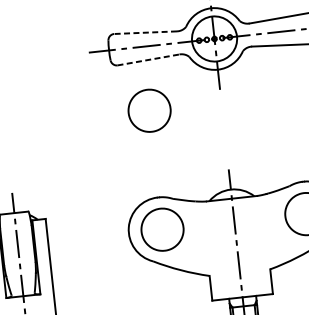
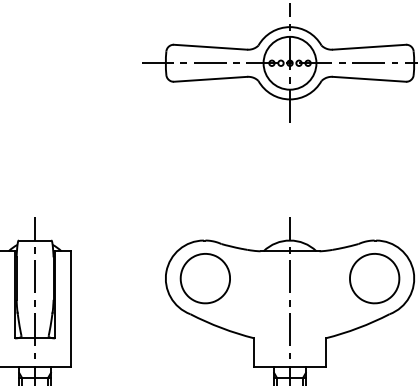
line: (145, 32) -> (210, 47), dashed -> solid
line: (148, 60) -> (210, 79), dashed -> solid
part: (148, 110) -> (204, 138), removed

